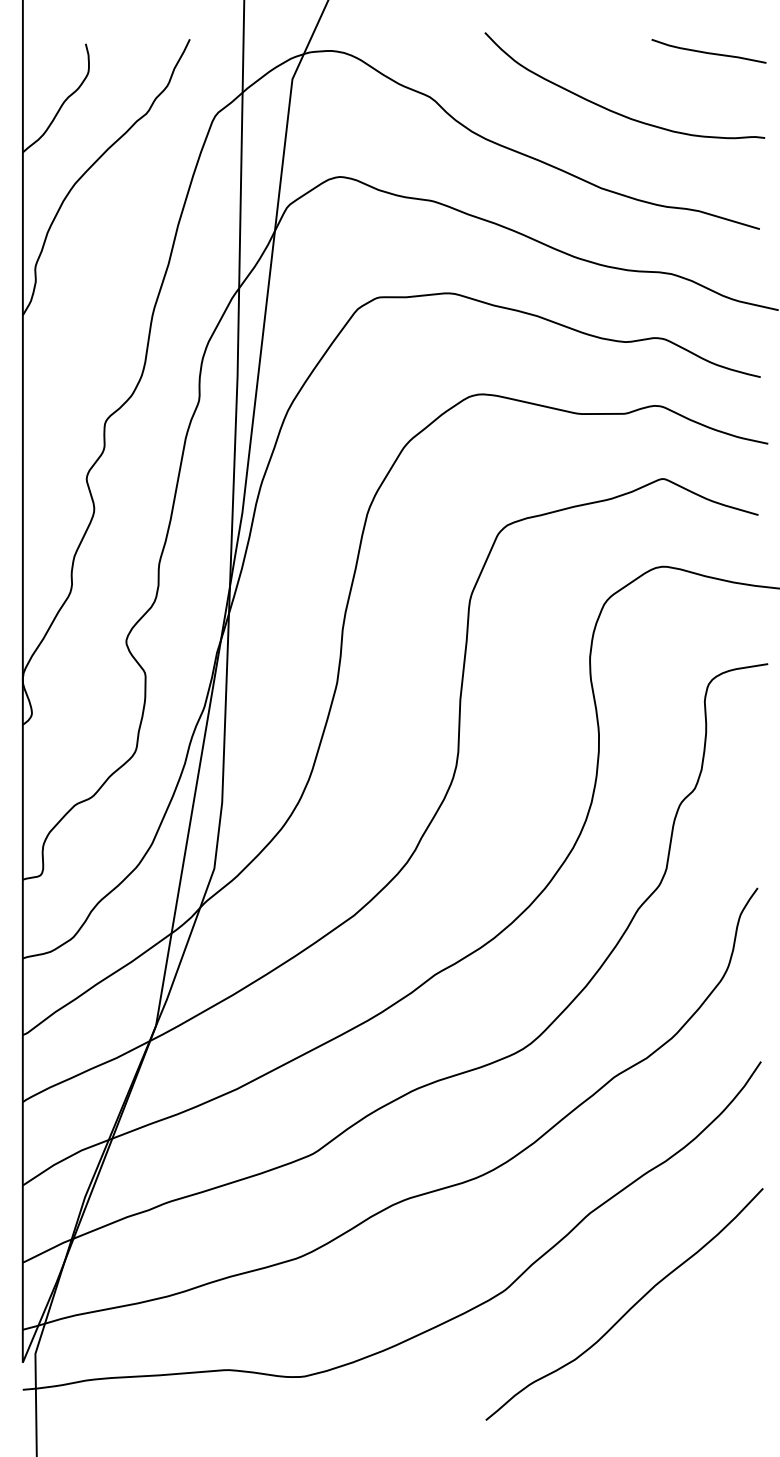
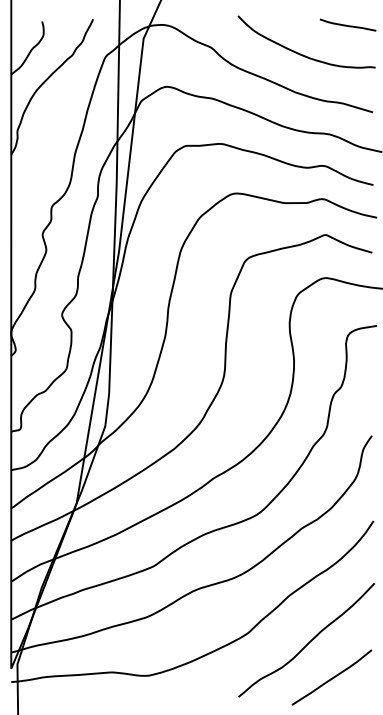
curve: (677, 1380) -> (332, 677), added

